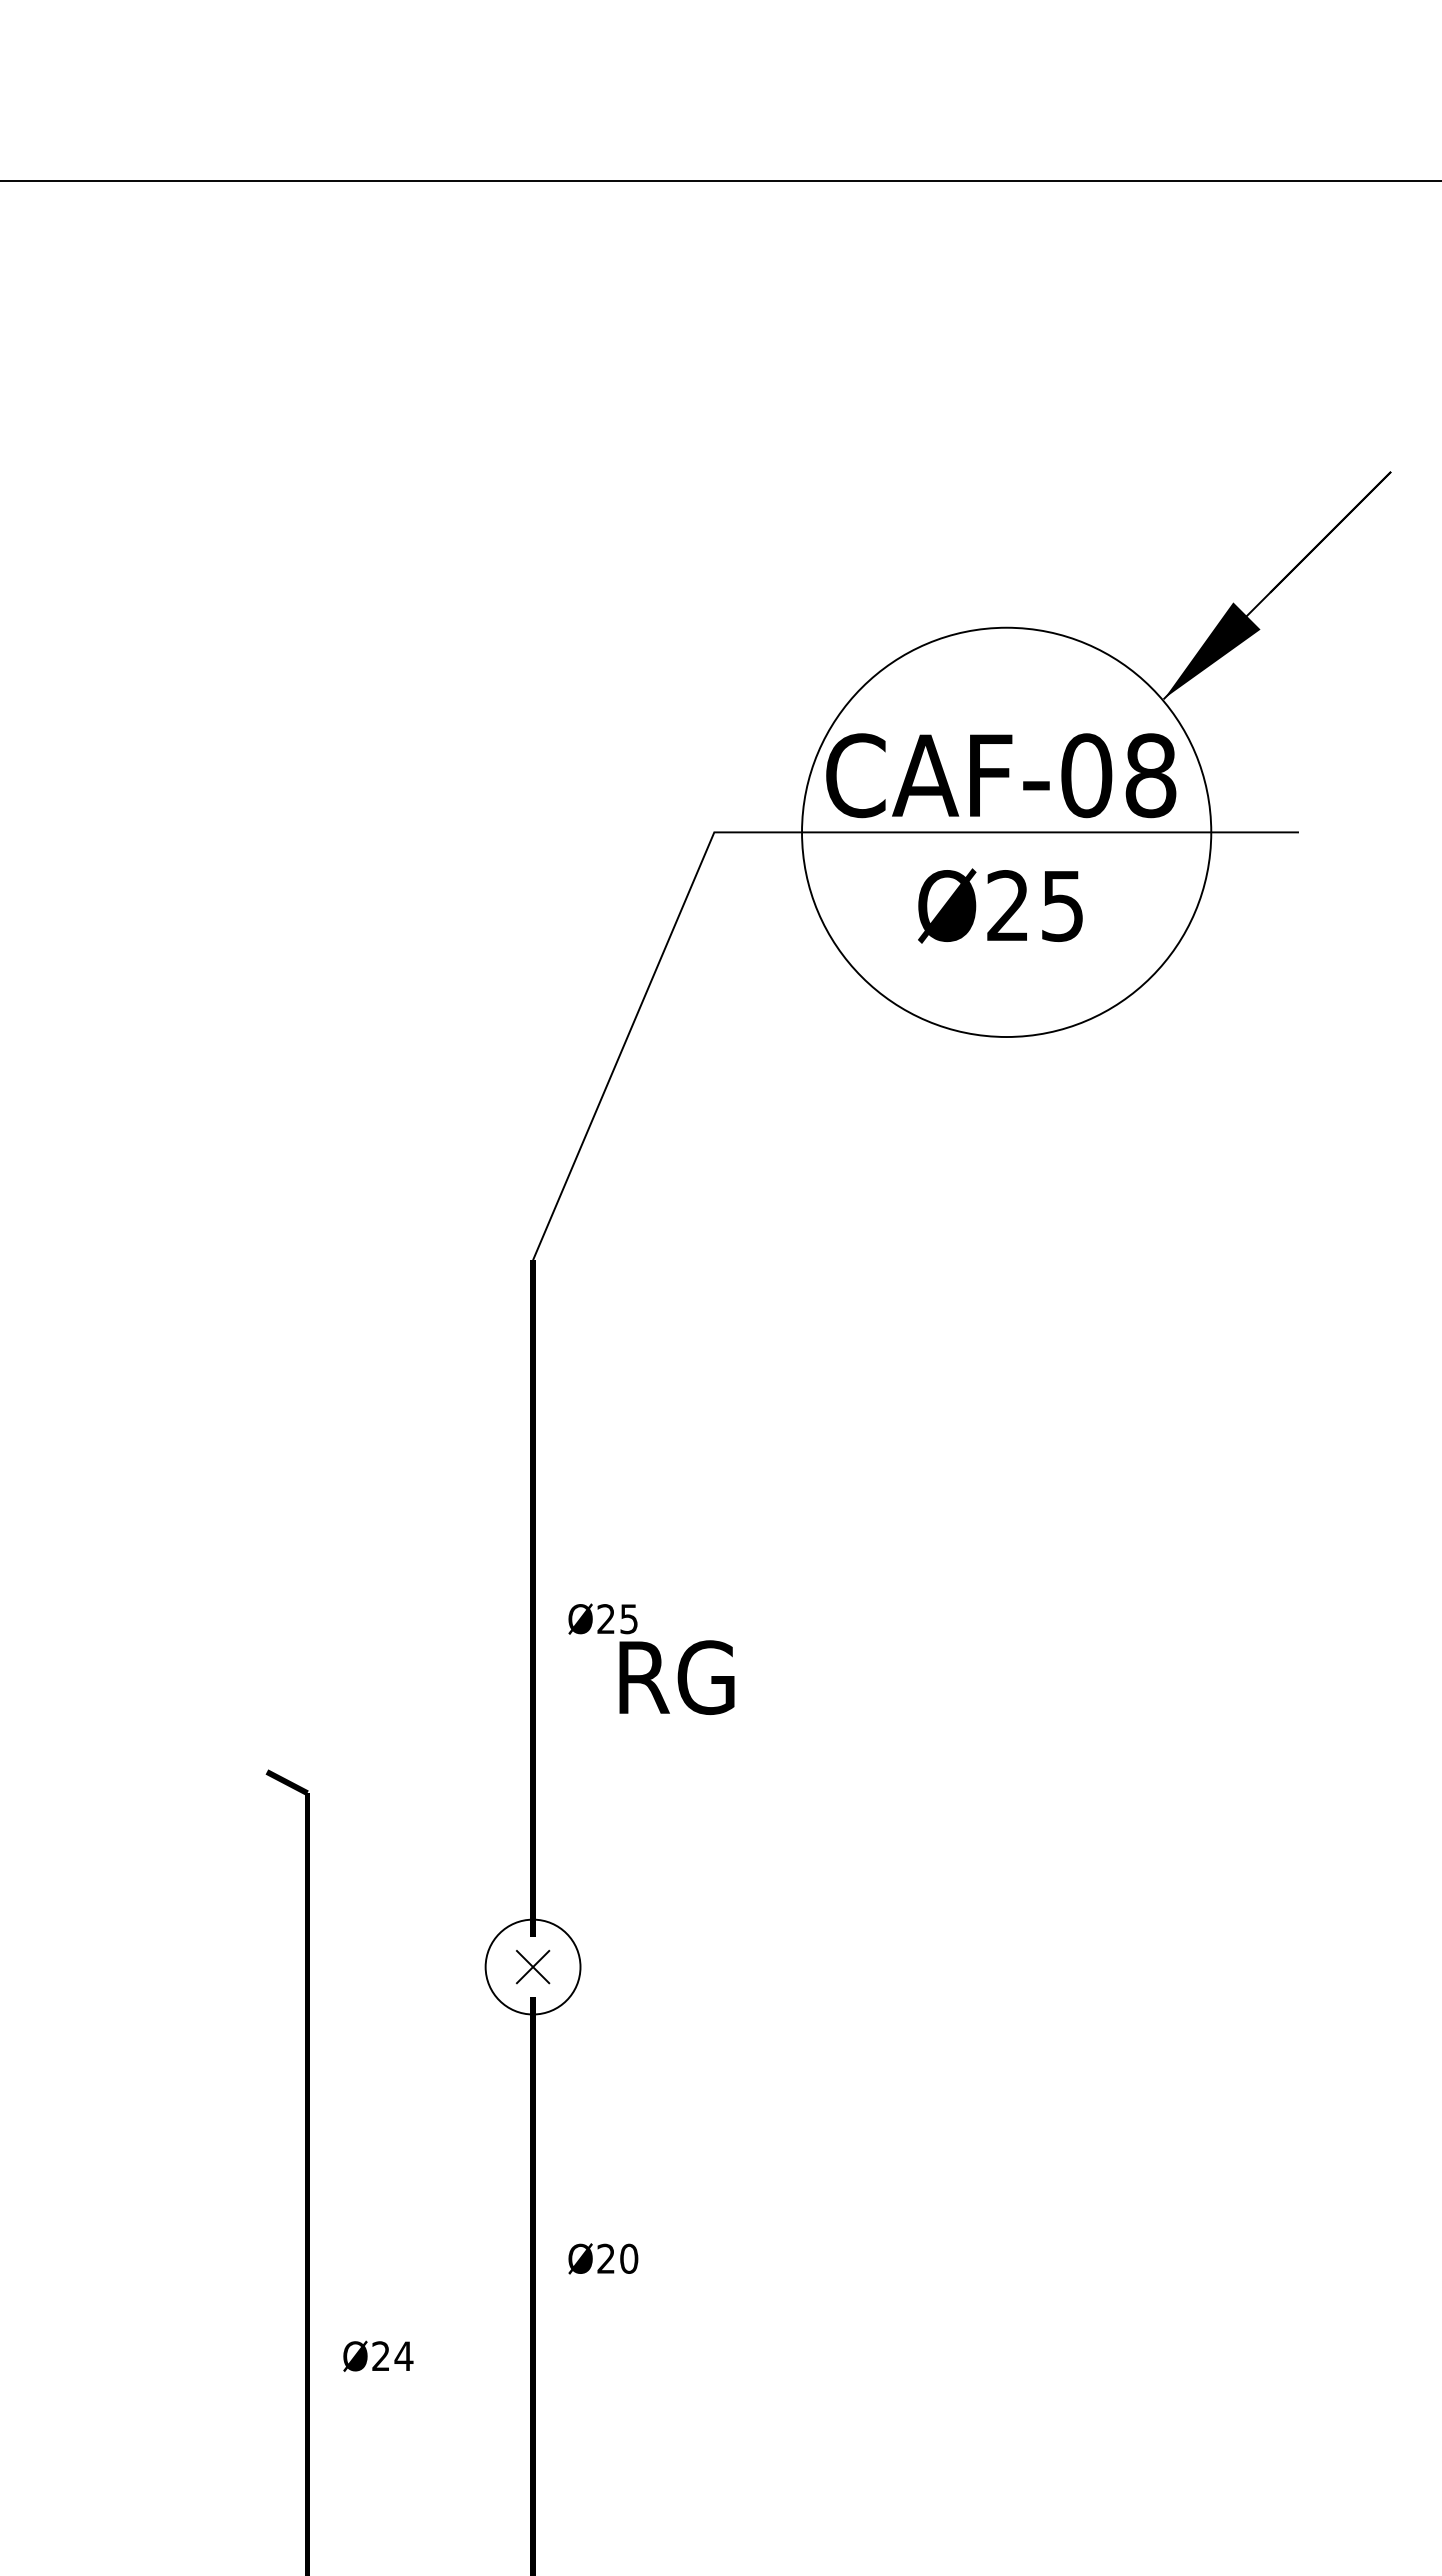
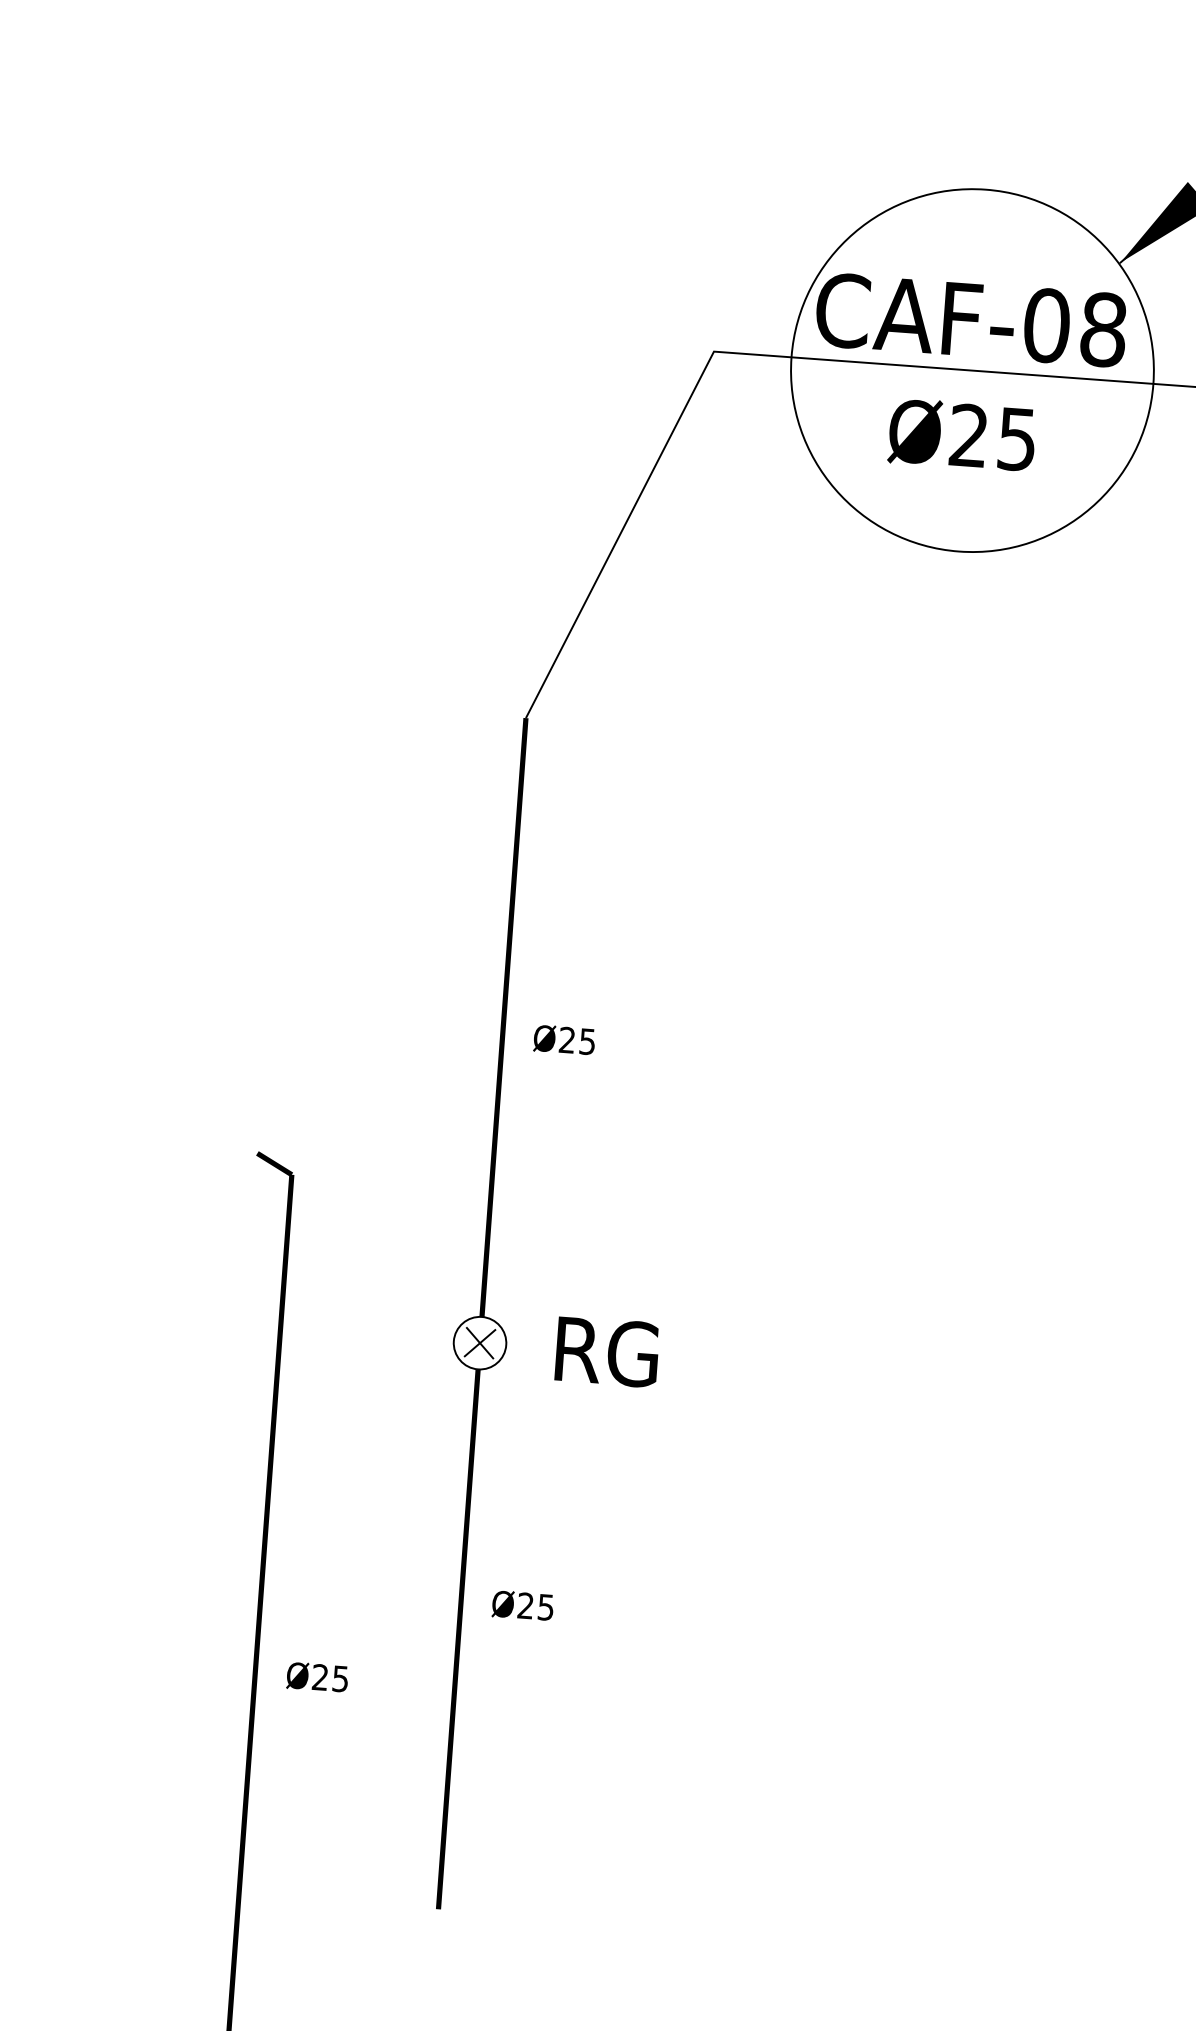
text: (676, 1677) -> (606, 1351), moved
circle: (532, 1966) -> (479, 1342), size x0.62
text: (629, 2258) -> (546, 1607), Ø20 -> Ø25
text: (403, 2356) -> (340, 1679), Ø24 -> Ø25

